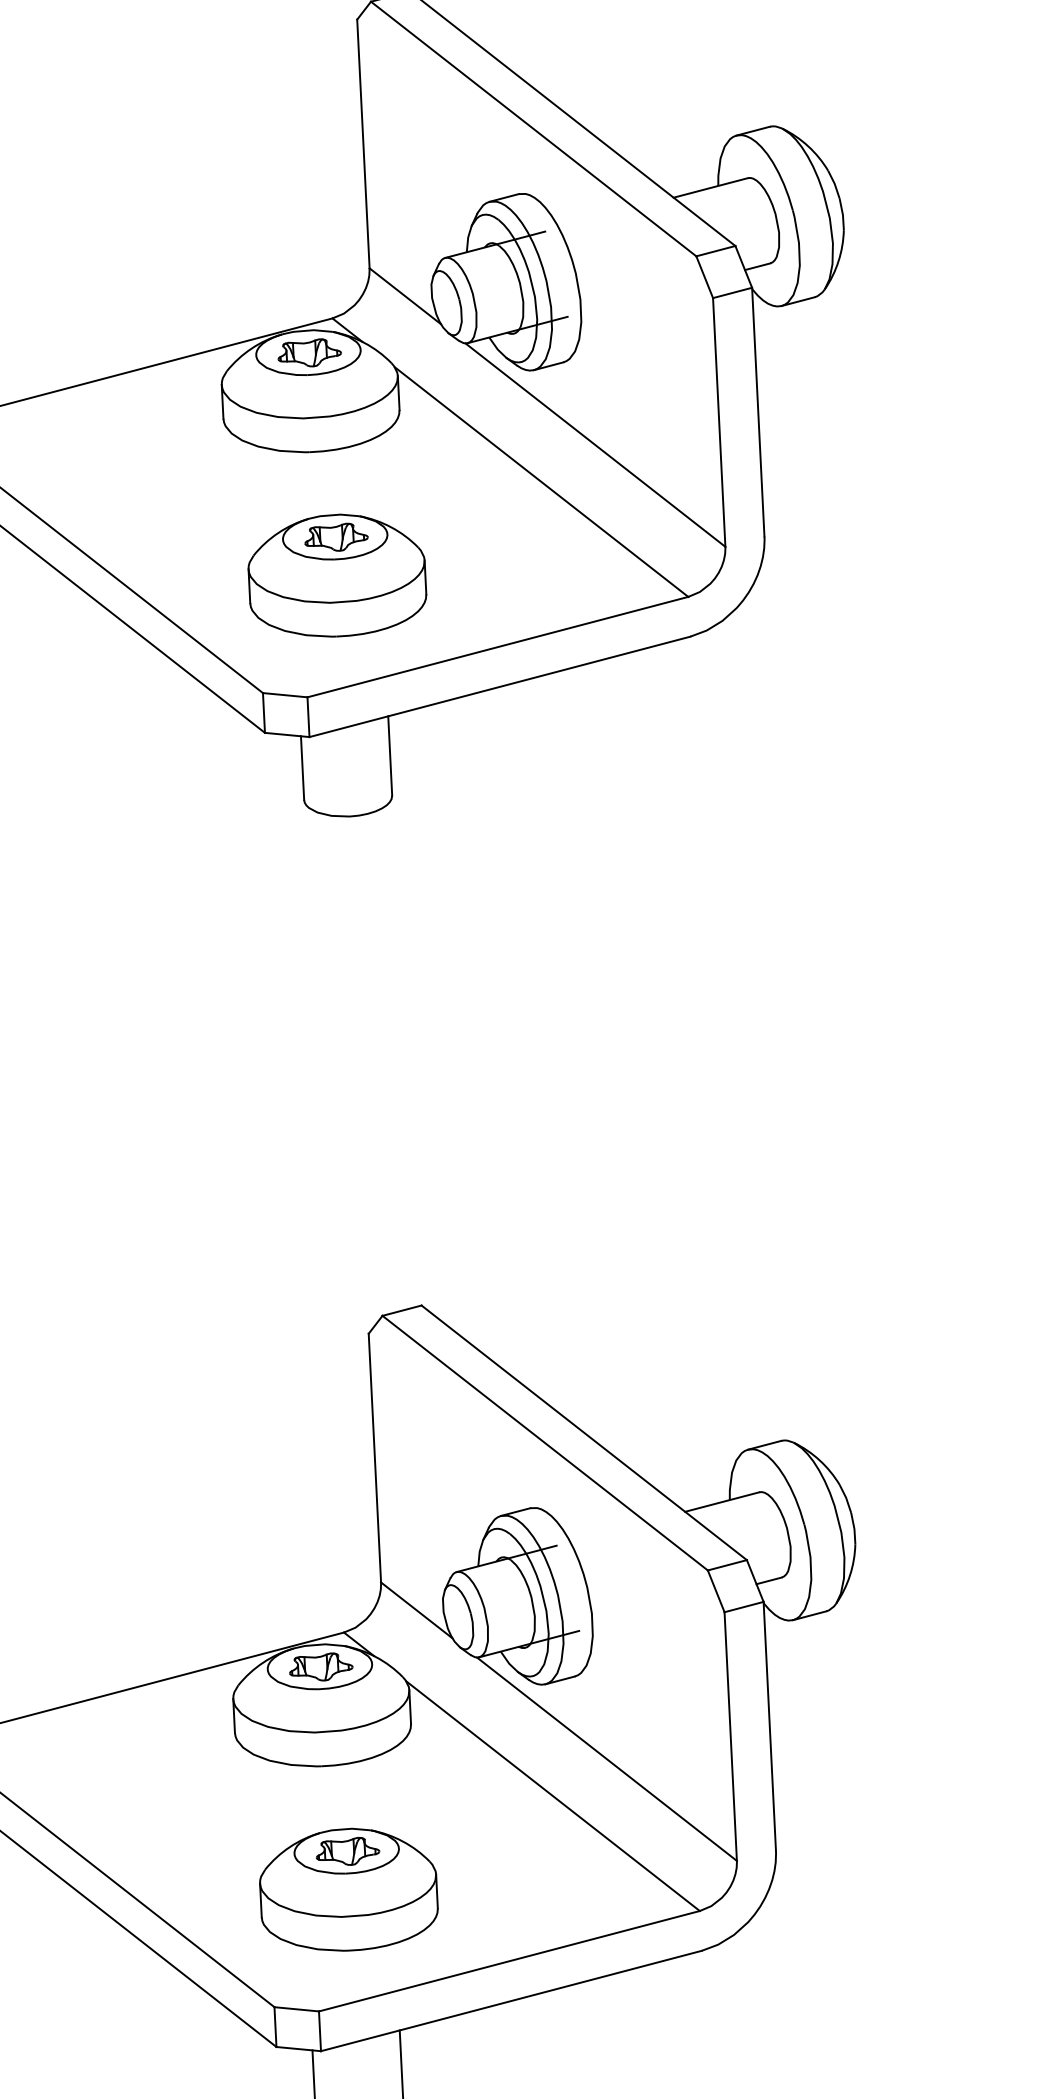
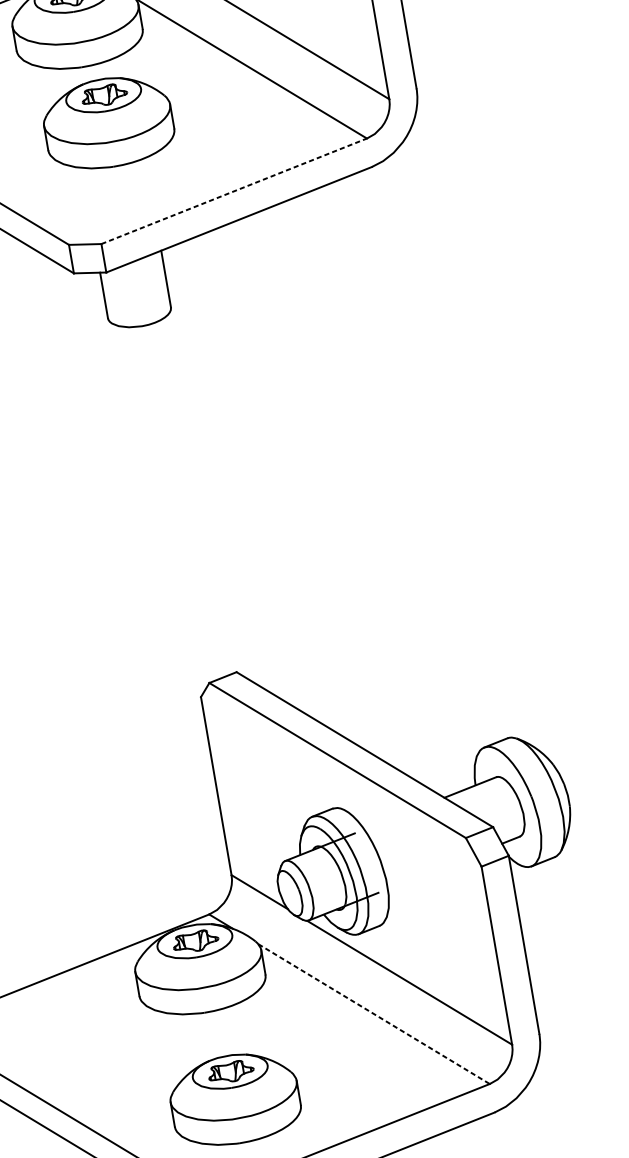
part: (337, 575) -> (108, 122), moved
line: (497, 647) -> (233, 191), solid -> dashed
line: (553, 1796) -> (374, 1014), solid -> dashed

